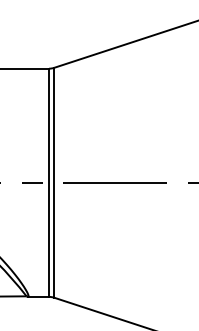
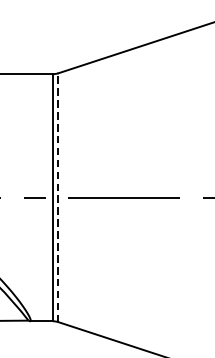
line: (54, 182) -> (58, 197), solid -> dashed

